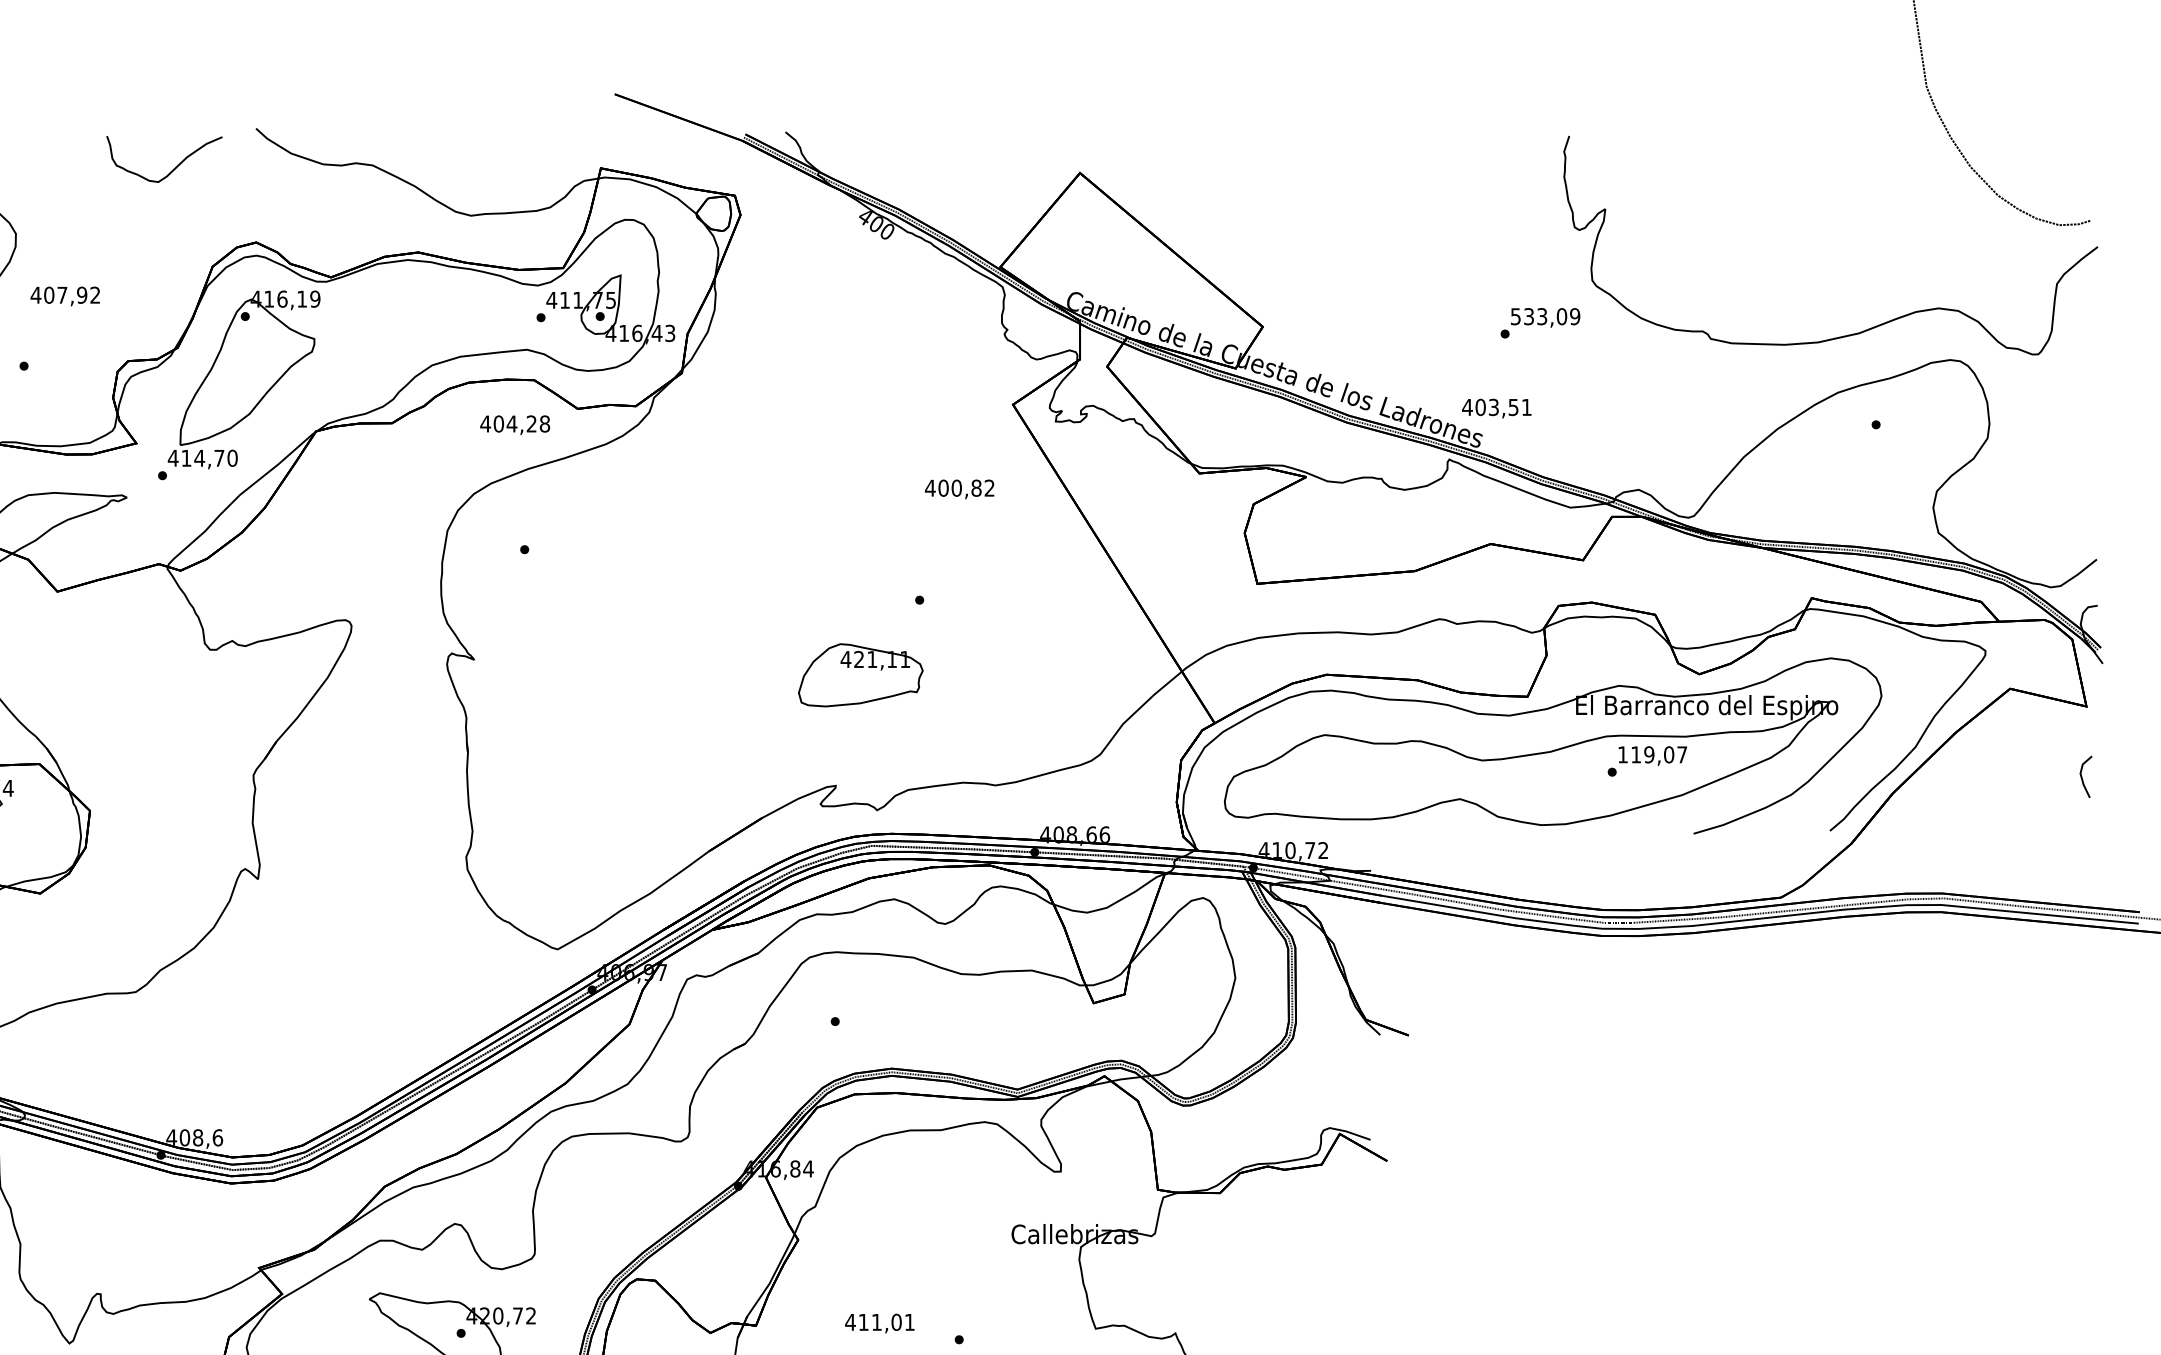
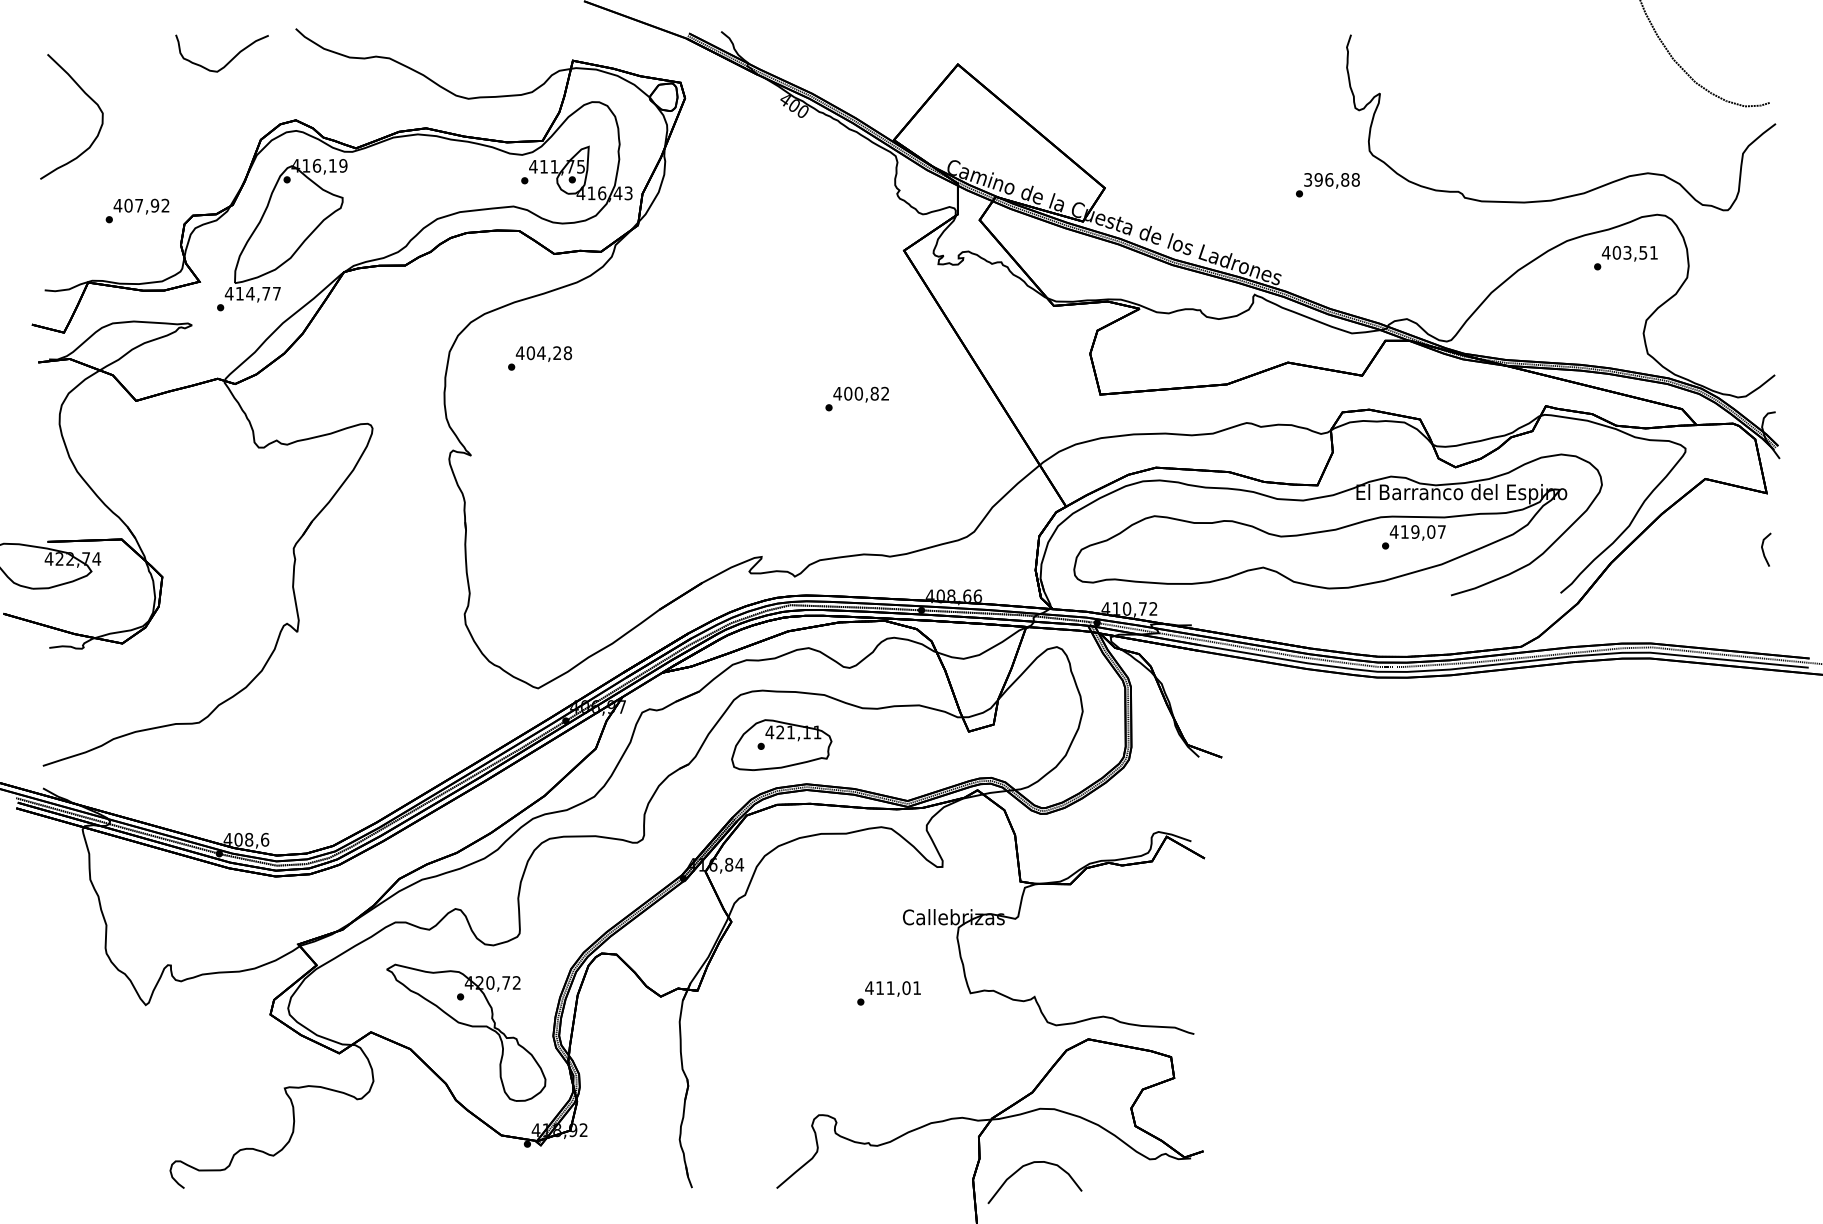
text: (65, 296) -> (141, 206), moved
text: (1544, 316) -> (1331, 179), 533,09 -> 396,88
text: (1496, 408) -> (1629, 253), moved
text: (514, 424) -> (543, 353), moved
text: (232, 458) -> (276, 293), 414,70 -> 414,77
text: (958, 489) -> (860, 394), moved
part: (860, 675) -> (781, 745), moved
text: (1622, 754) -> (1393, 531), 119,07 -> 419,07
text: (879, 1322) -> (892, 988), moved

